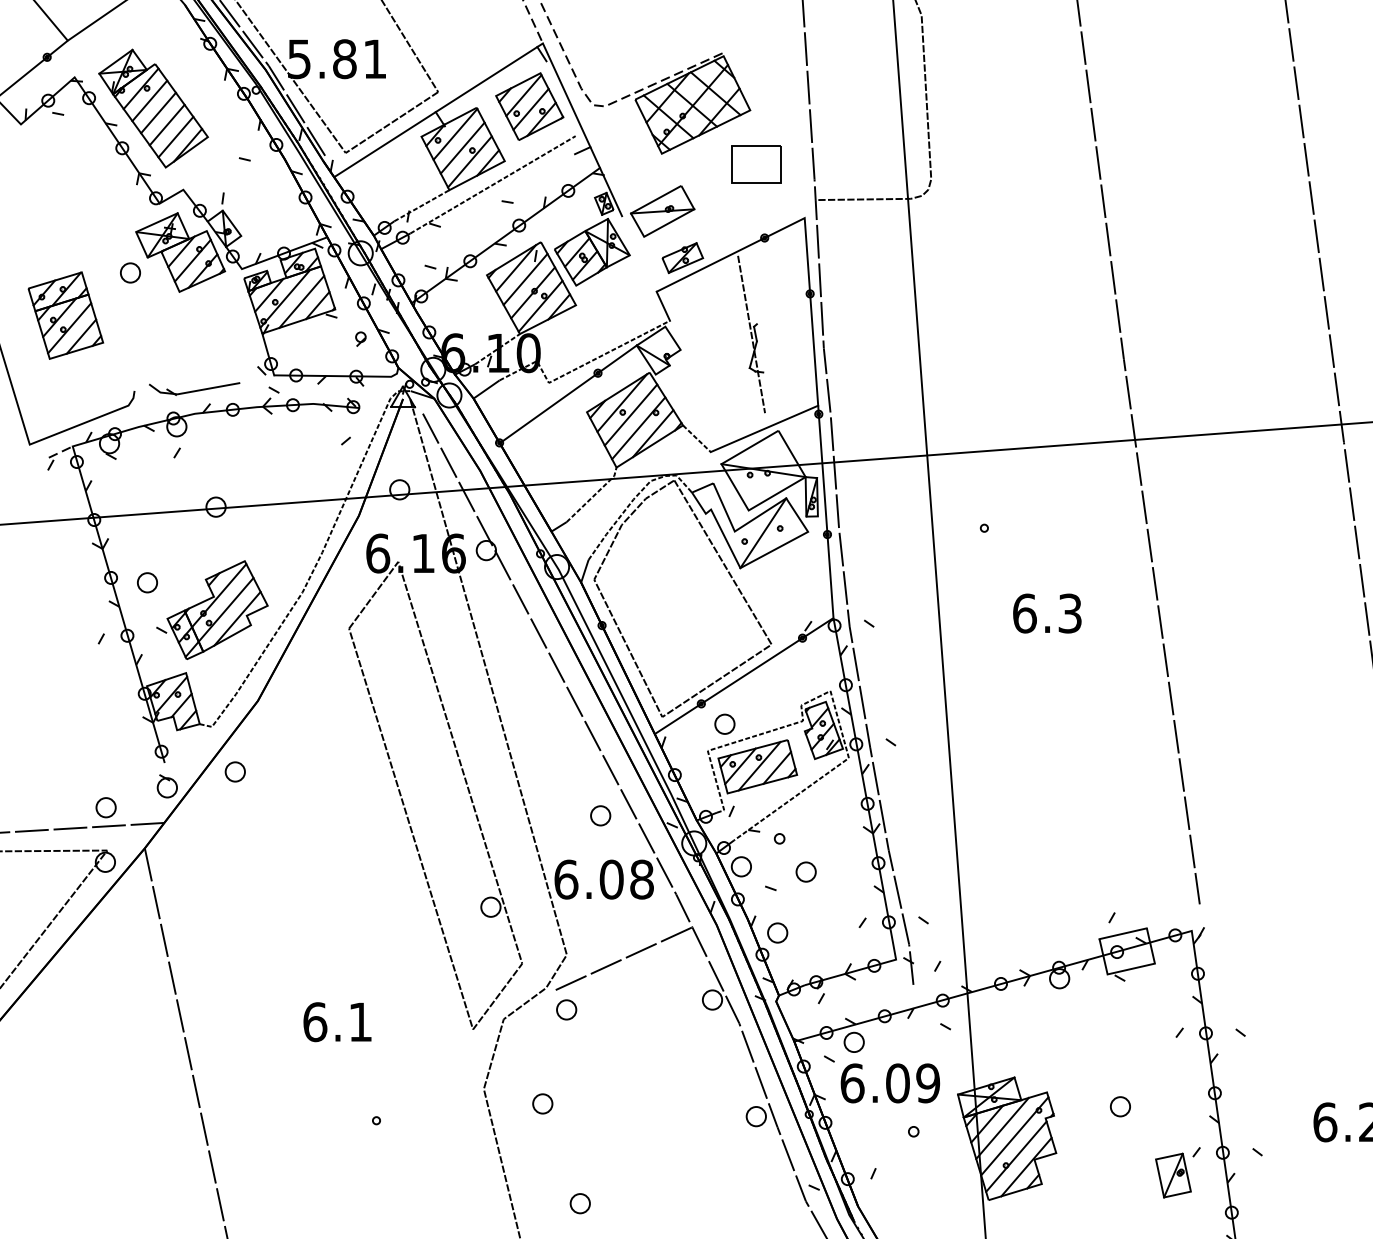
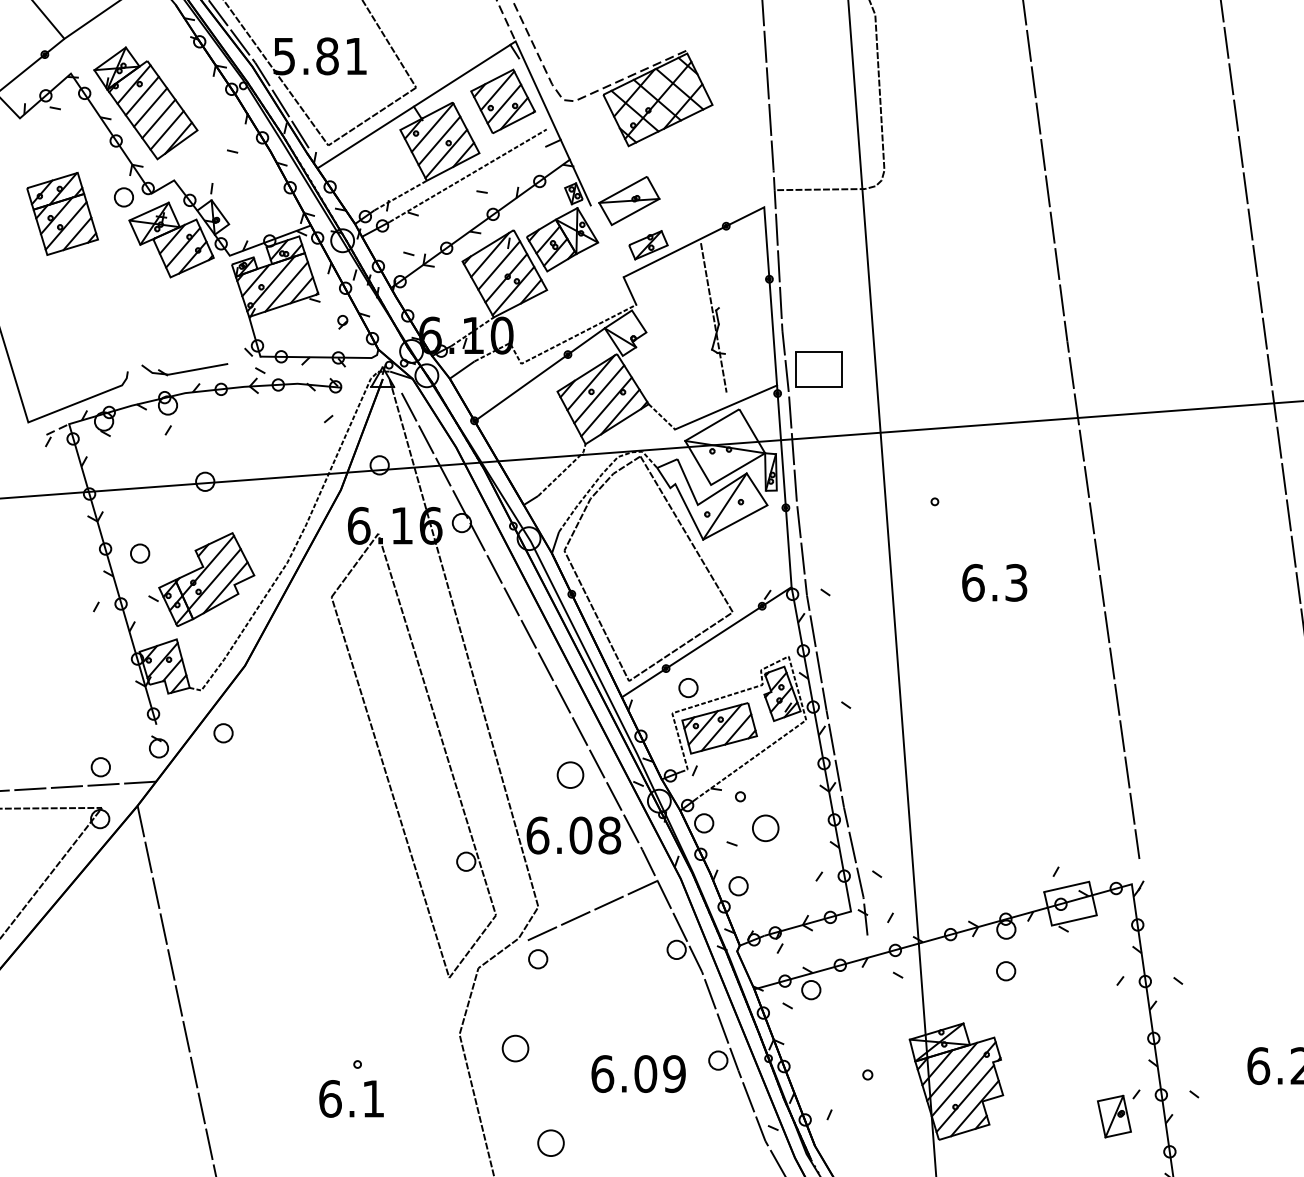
part: (755, 164) -> (818, 369), moved
part: (129, 273) -> (123, 197), moved
part: (65, 315) -> (62, 213), moved
part: (600, 815) -> (570, 774), size x1.4
part: (806, 872) -> (765, 828), size x1.4
text: (337, 1021) -> (351, 1098), moved
text: (890, 1082) -> (638, 1073), moved
part: (542, 1103) -> (515, 1048), size x1.4
part: (1120, 1107) -> (1006, 971), moved
part: (580, 1203) -> (551, 1143), size x1.4

